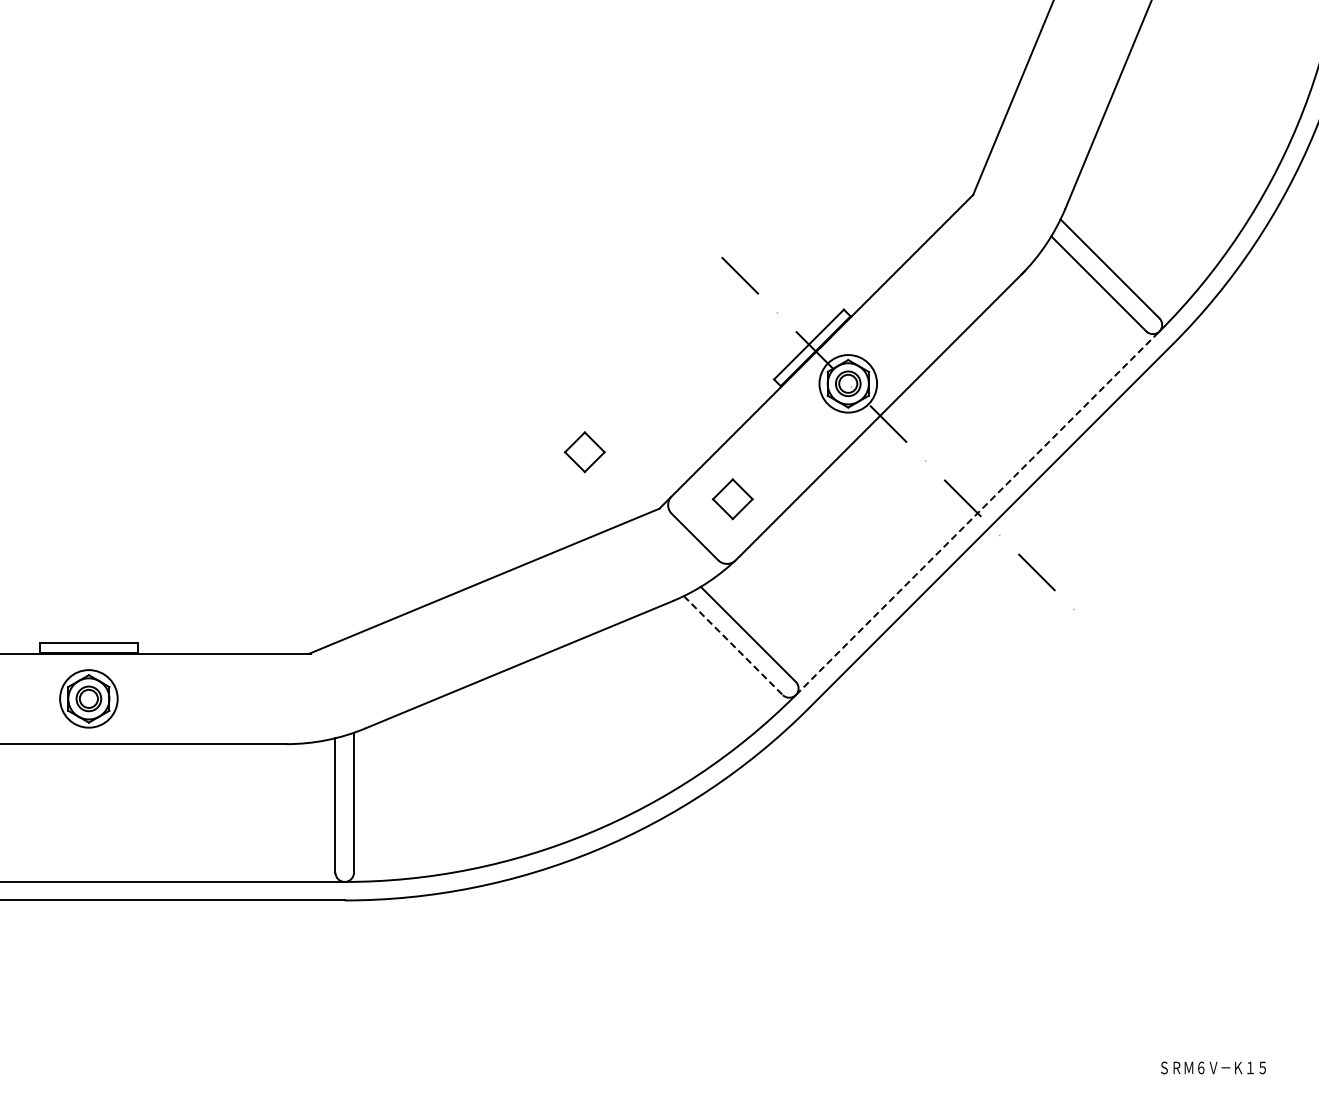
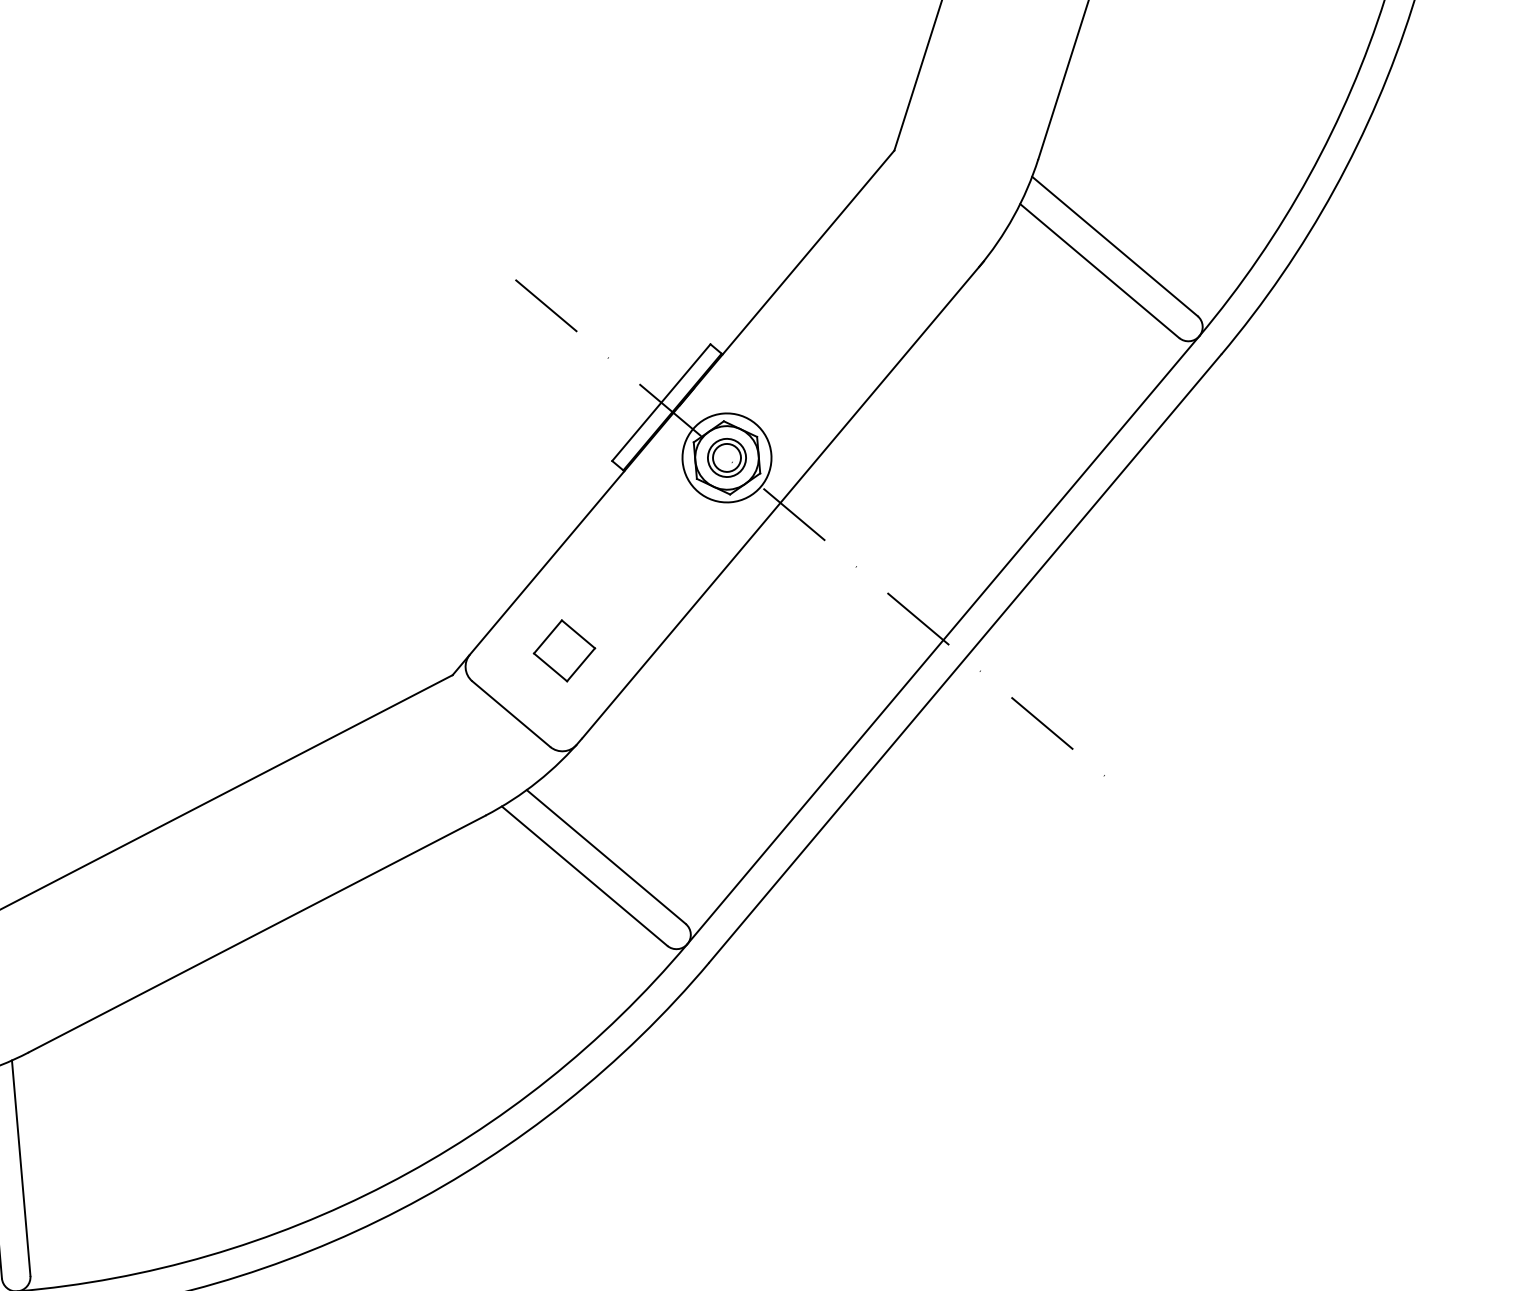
part: (584, 452) -> (329, 598), removed
line: (978, 512) -> (944, 638), dashed -> solid
line: (733, 645) -> (584, 875), dashed -> solid

